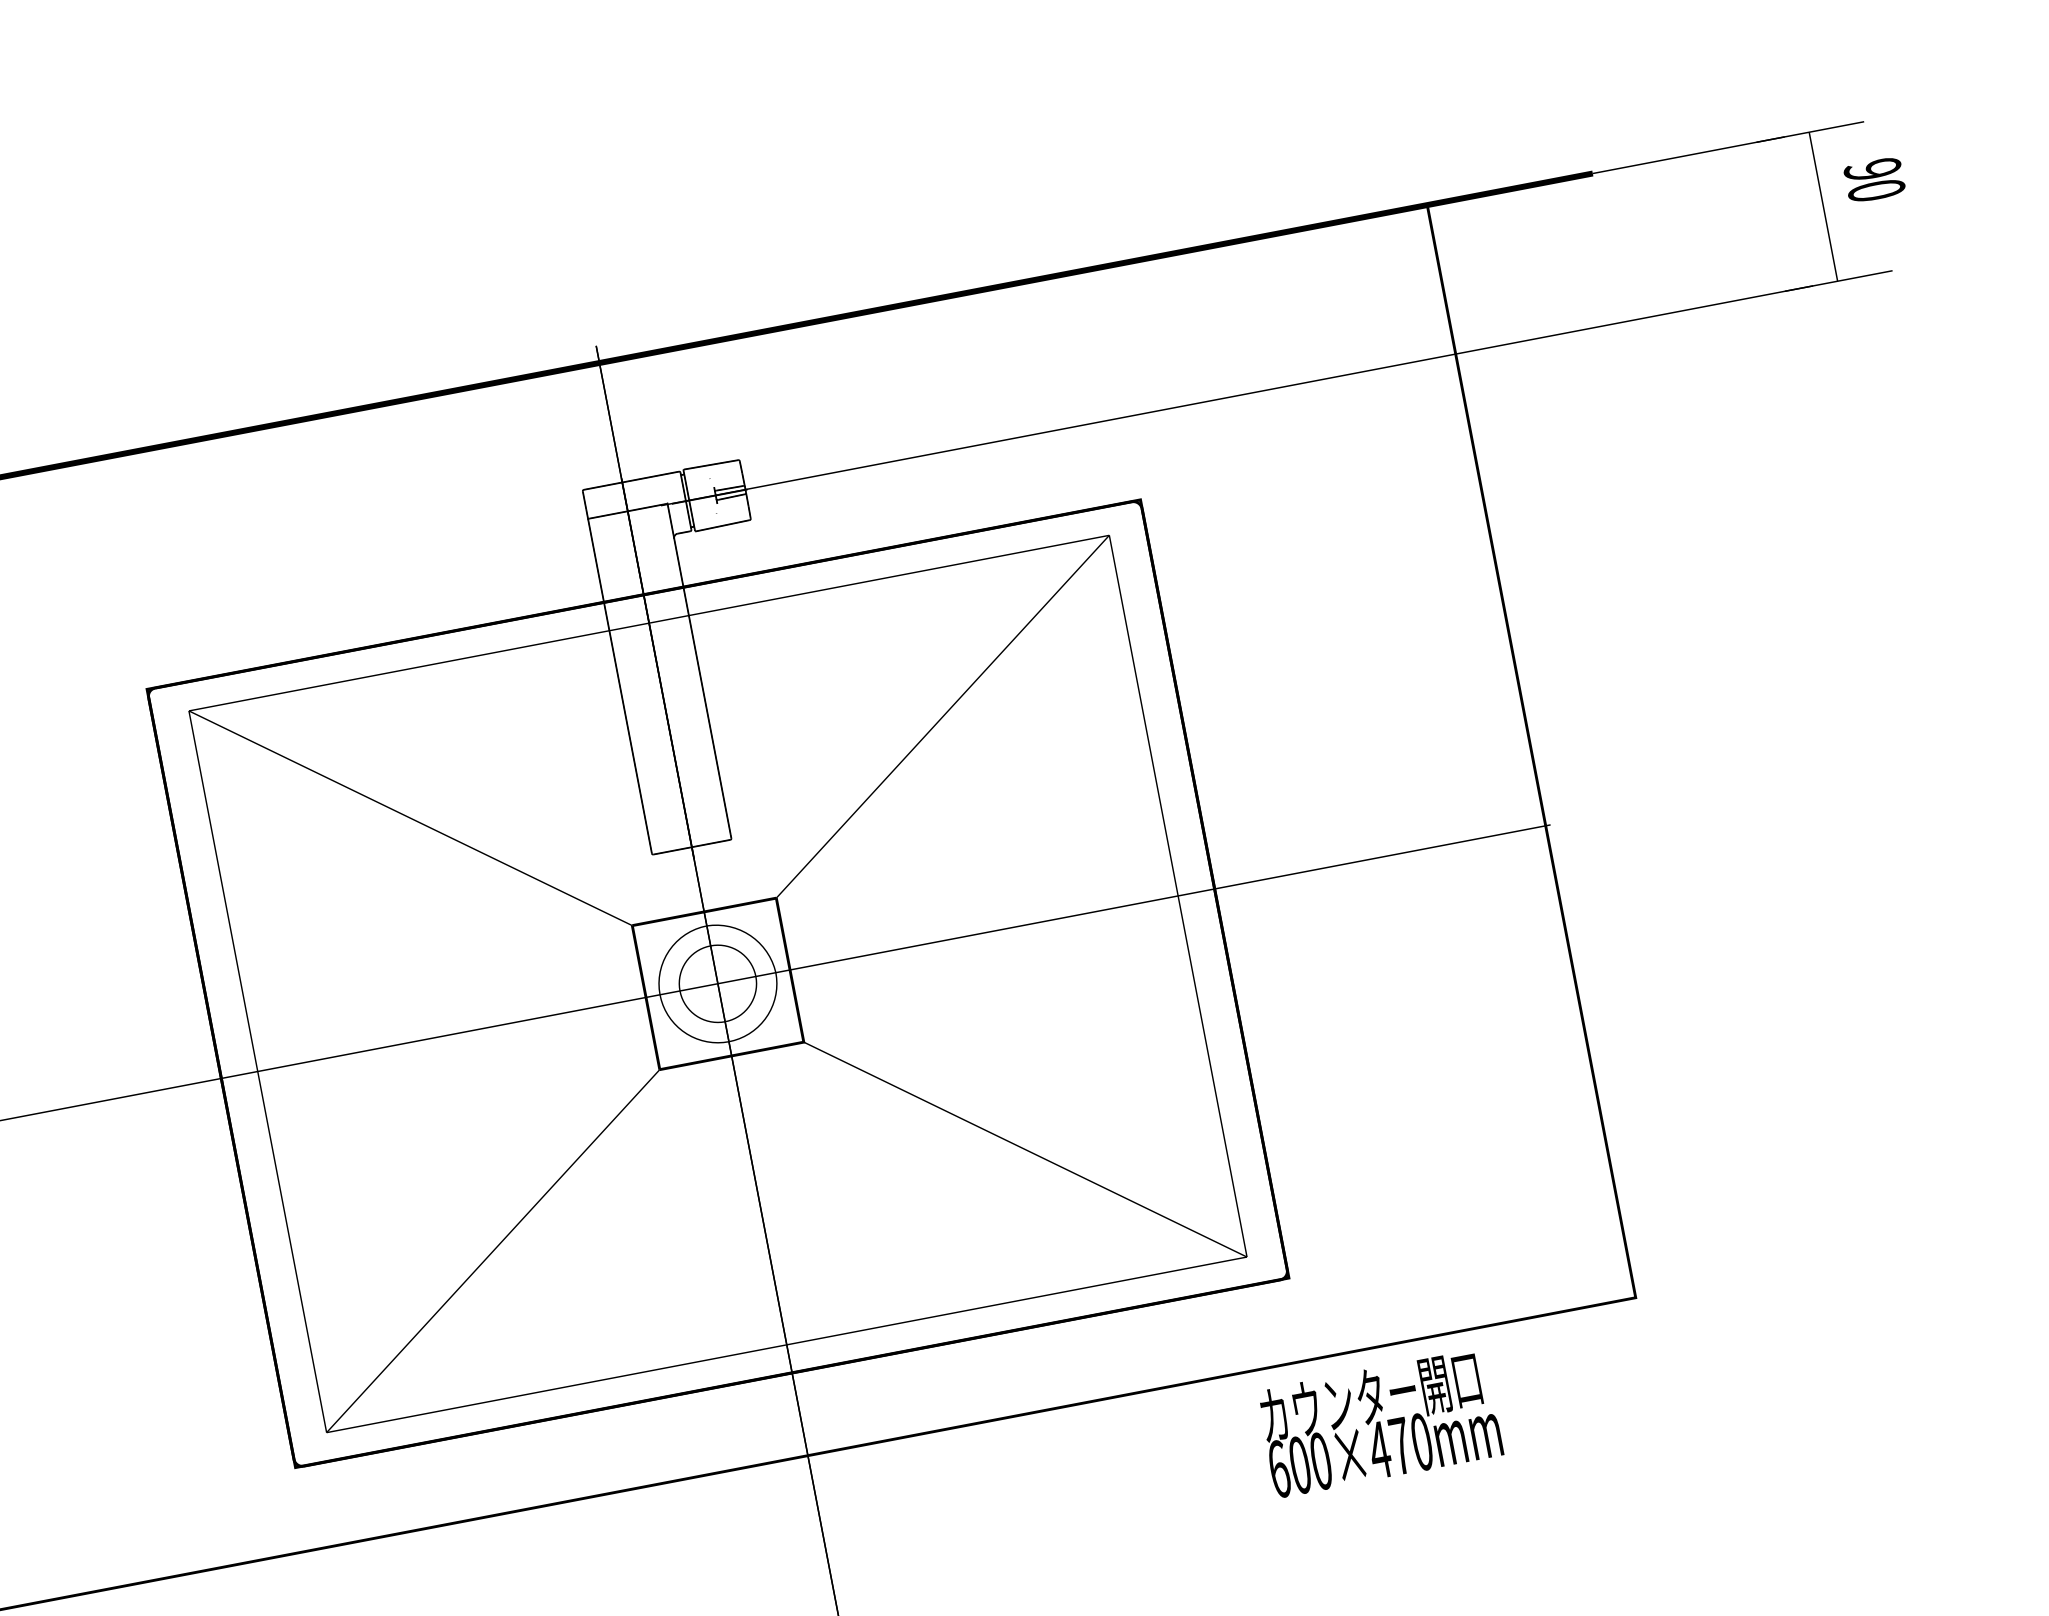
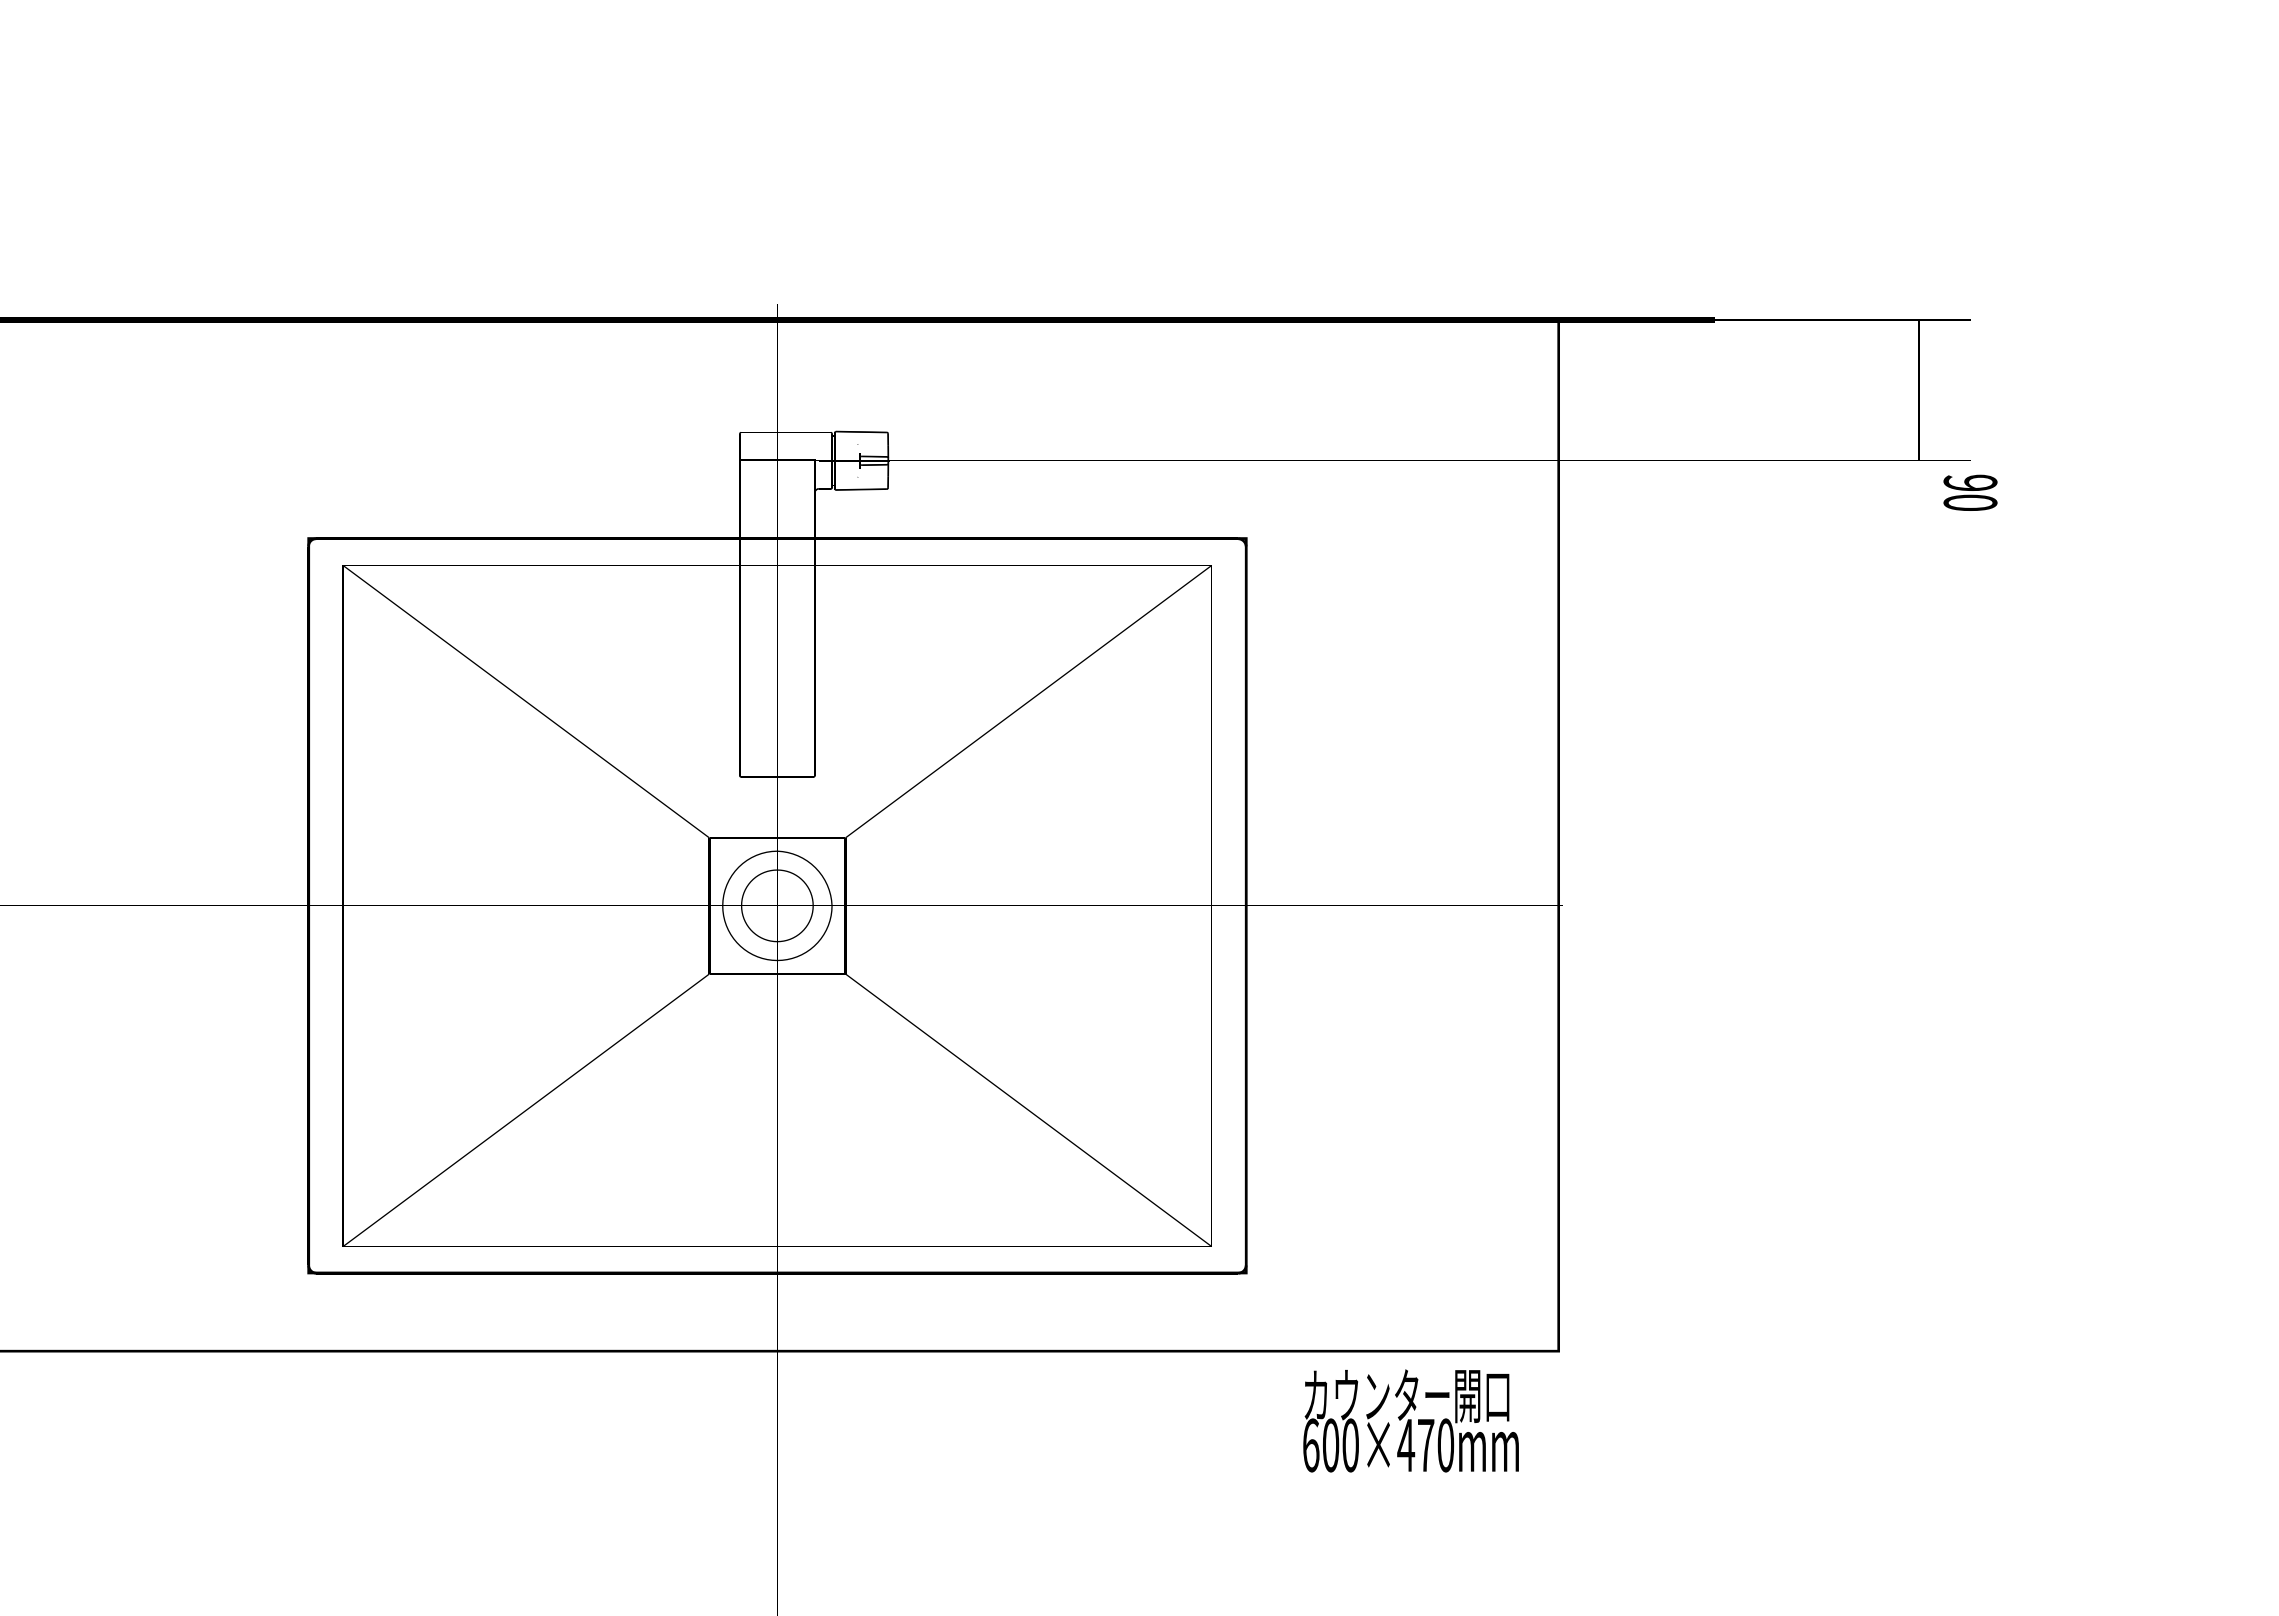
text: (1874, 179) -> (1970, 492), moved
text: (1379, 1422) -> (1410, 1420), moved

